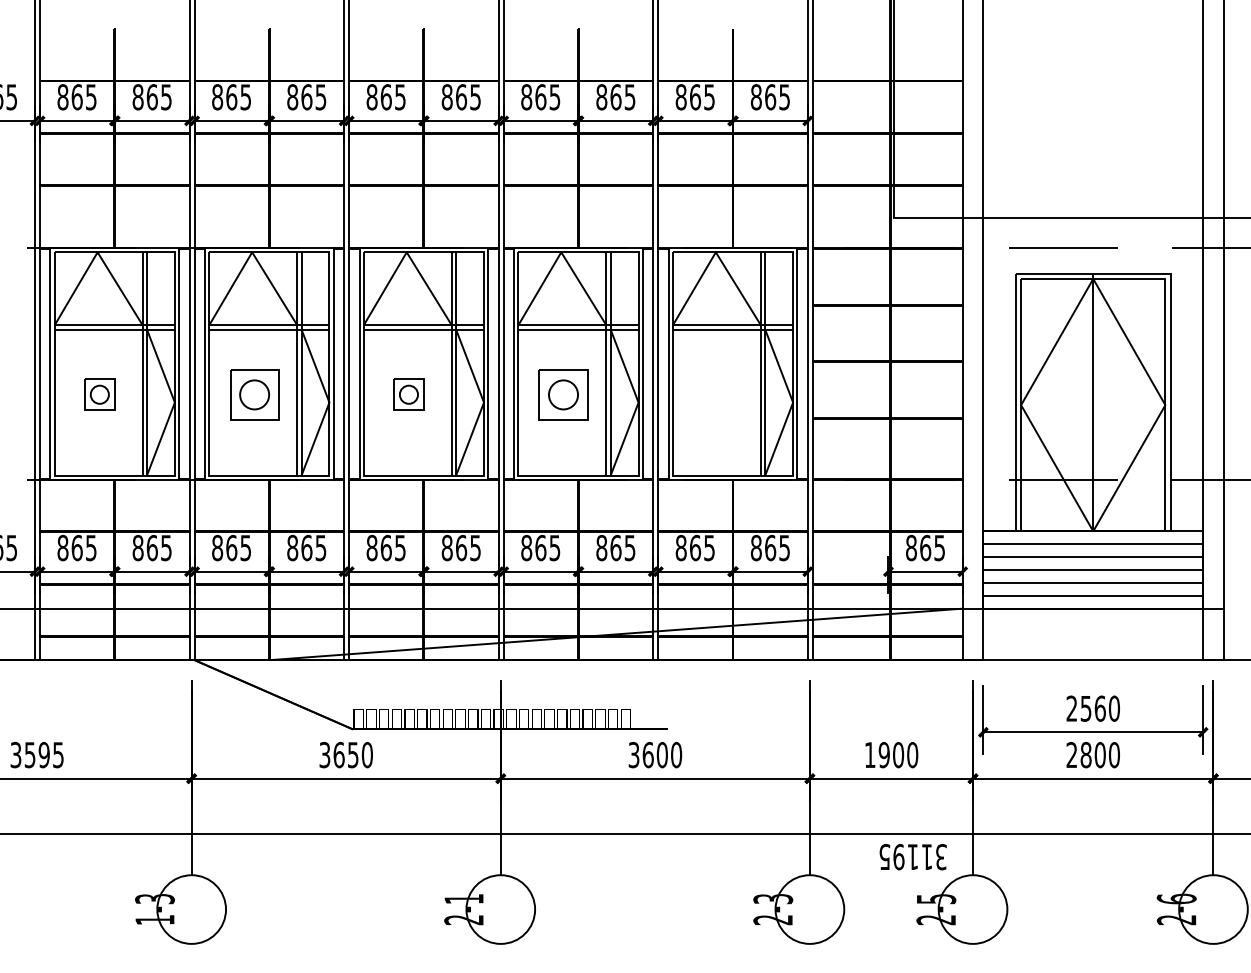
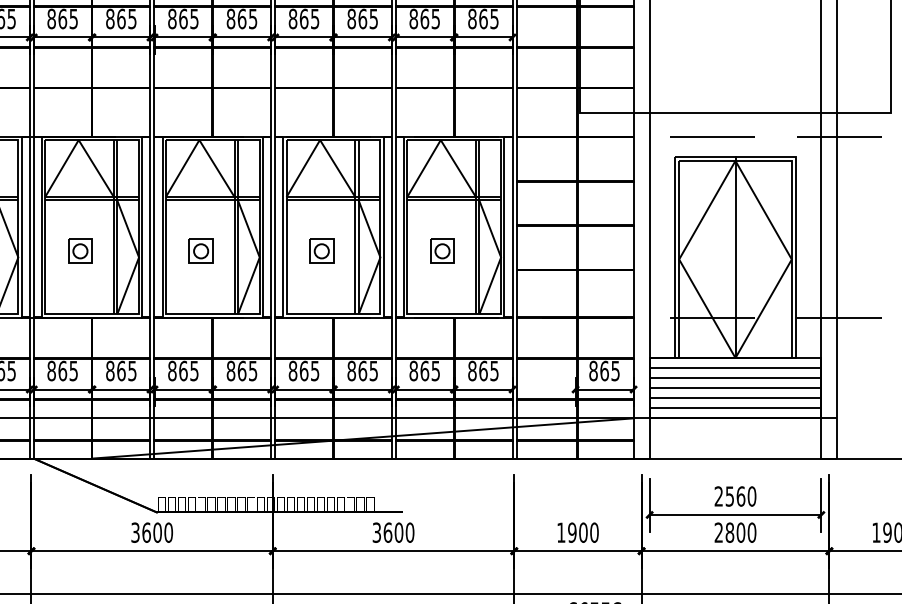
part: (253, 394) -> (79, 251), size x0.62
part: (563, 394) -> (321, 251), size x0.62
part: (717, 394) -> (442, 251), added
text: (352, 755) -> (157, 533), 3650 -> 3600

